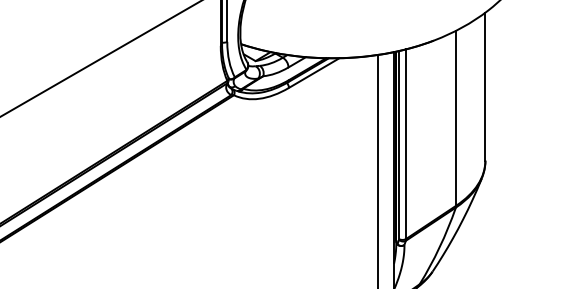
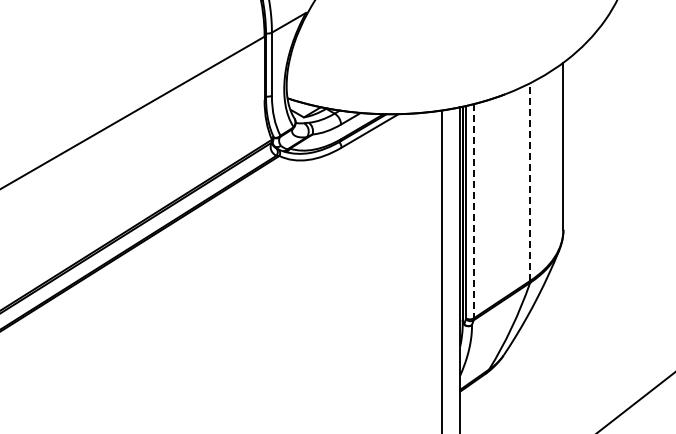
line: (456, 117) -> (530, 181), solid -> dashed
line: (405, 144) -> (473, 211), solid -> dashed

